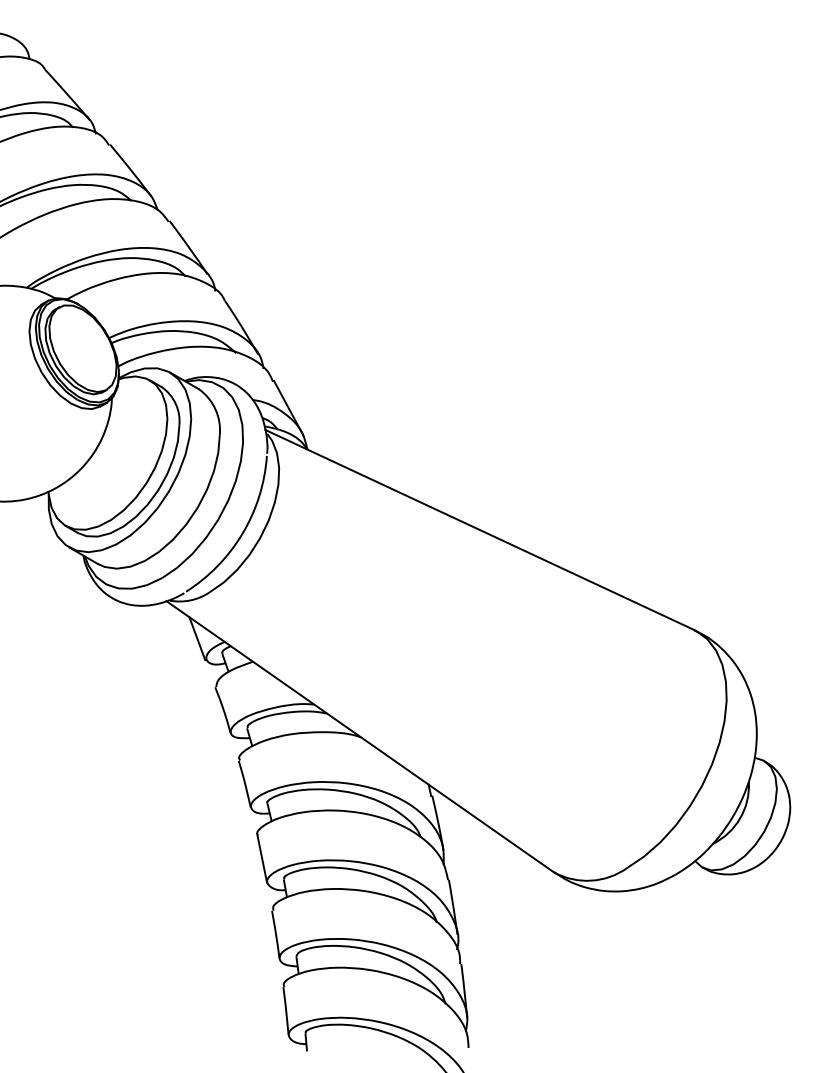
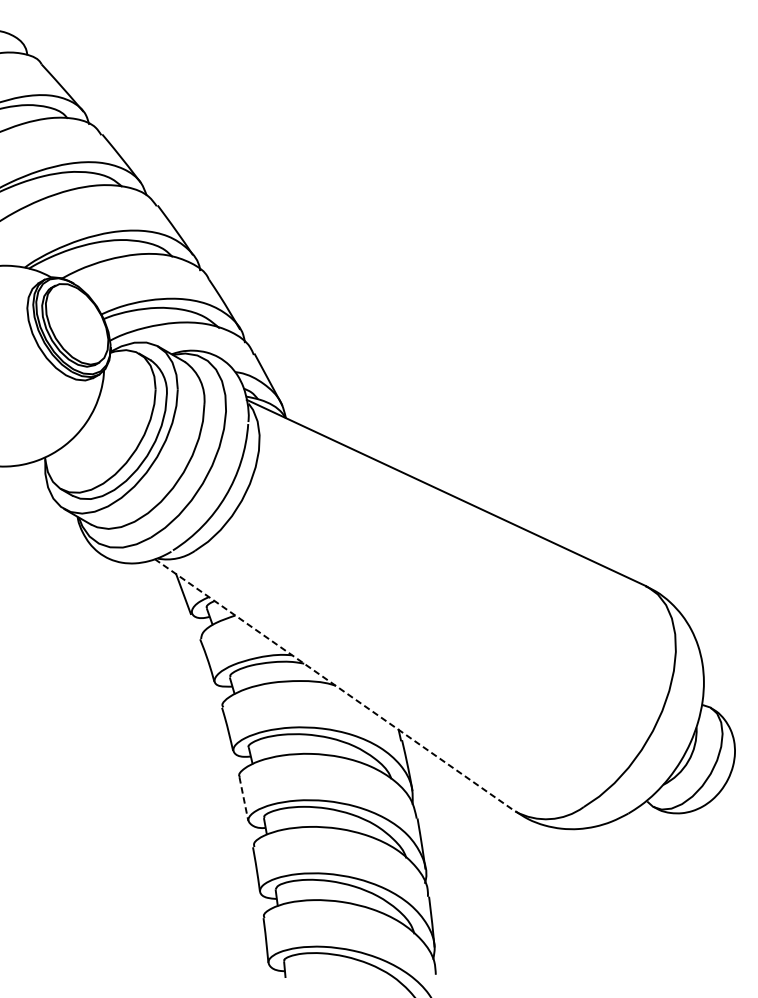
line: (360, 736) -> (335, 685), solid -> dashed
line: (262, 859) -> (244, 799), solid -> dashed

